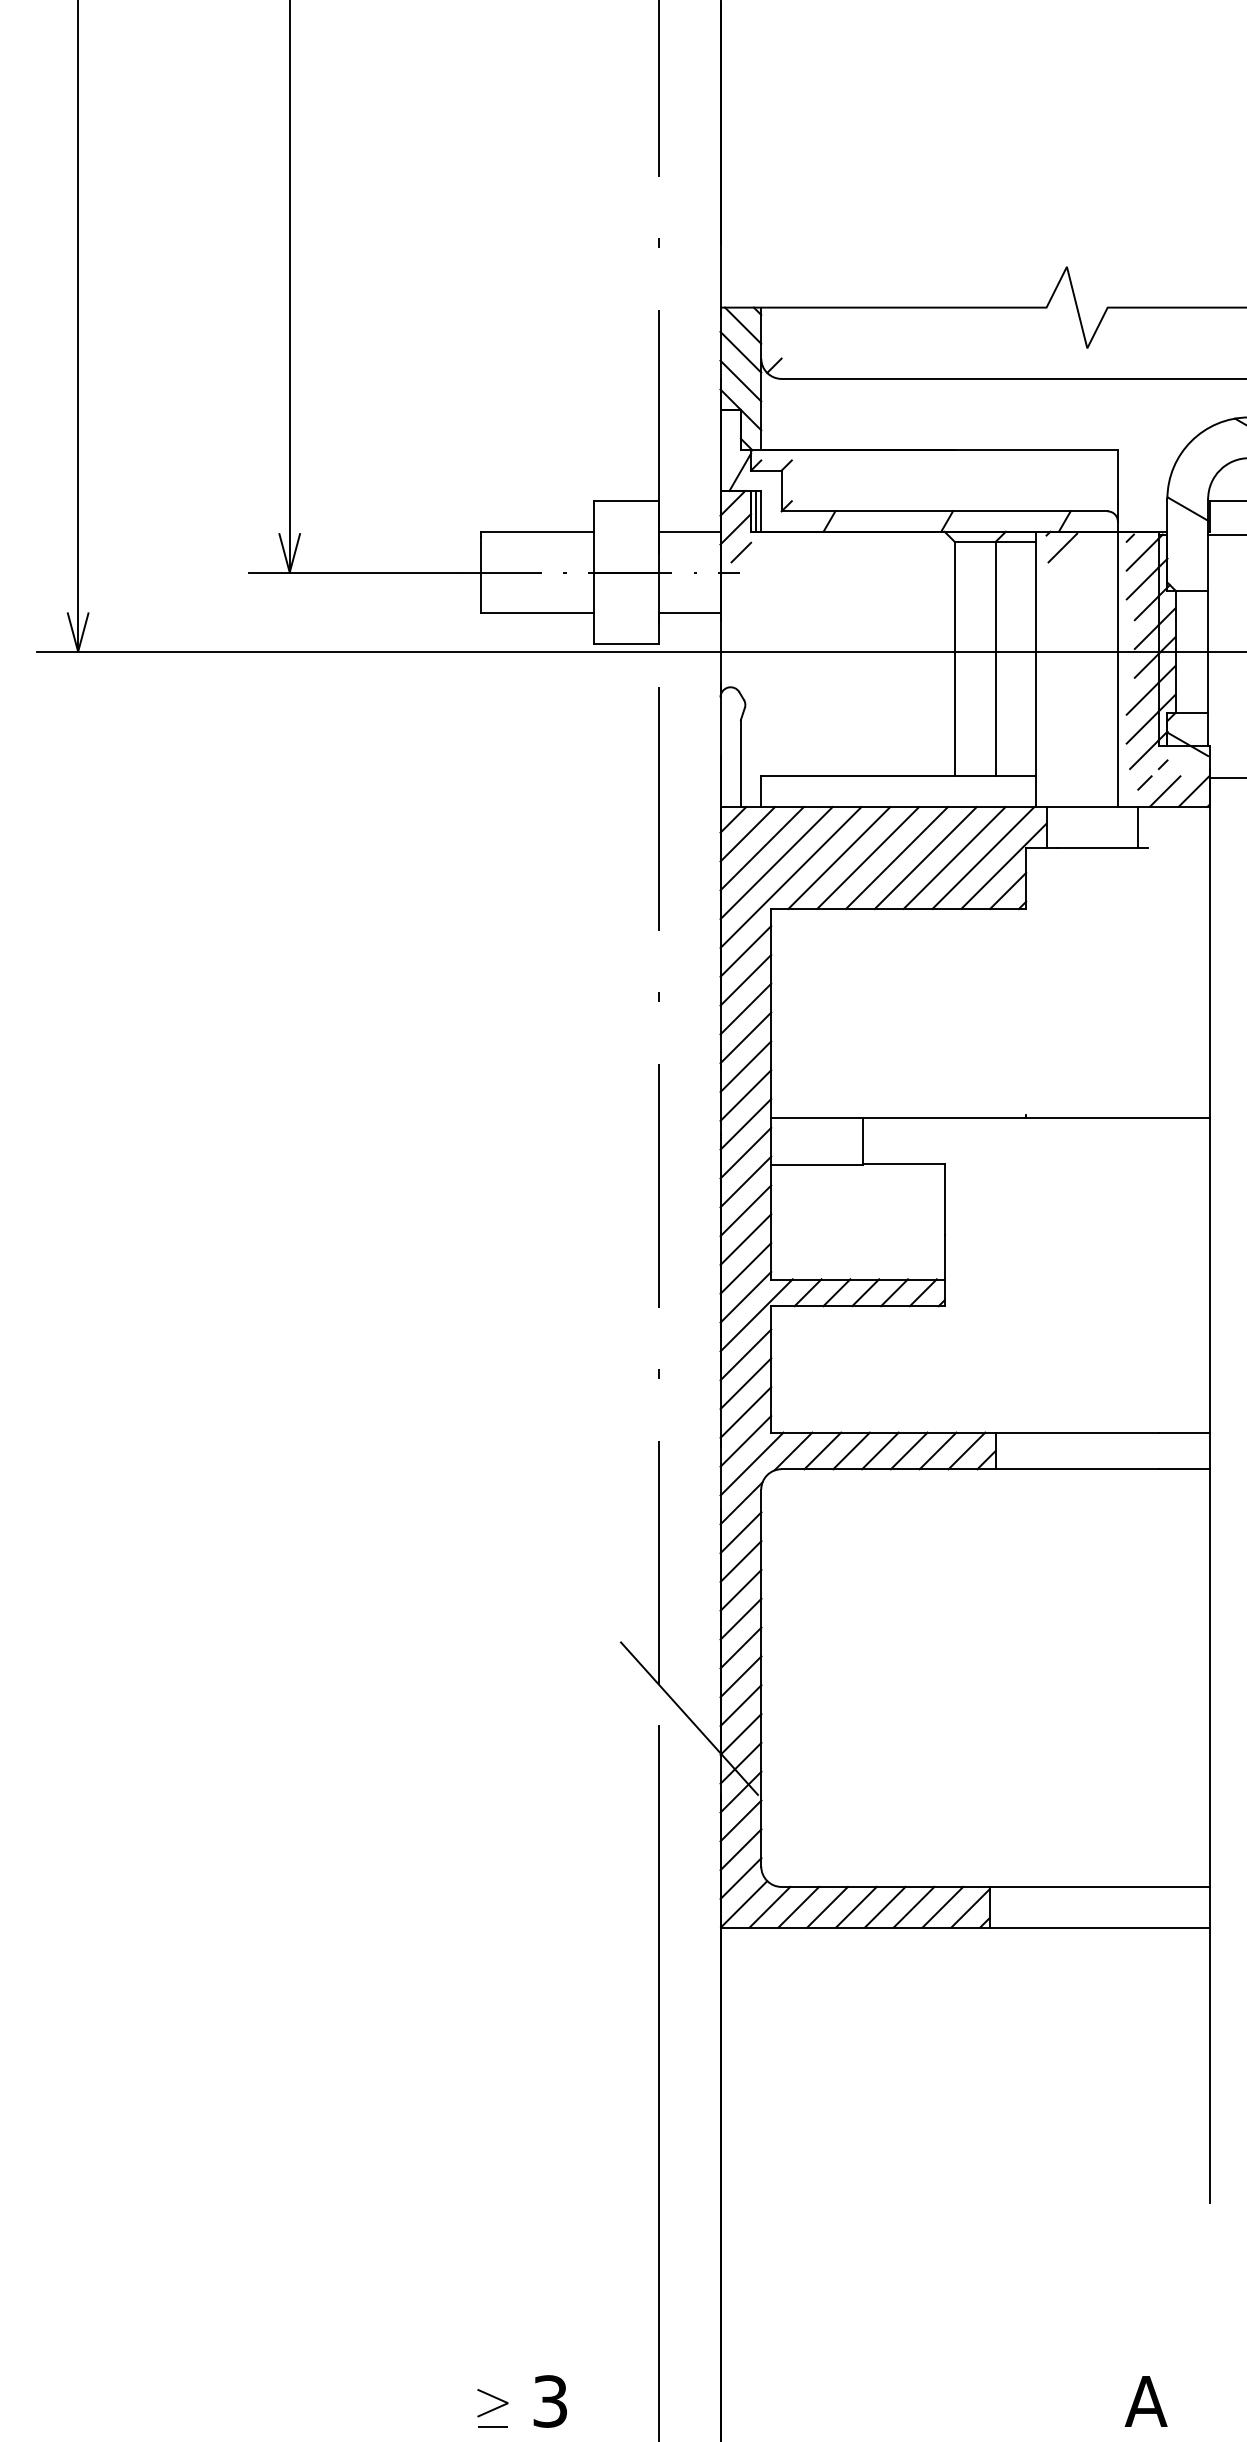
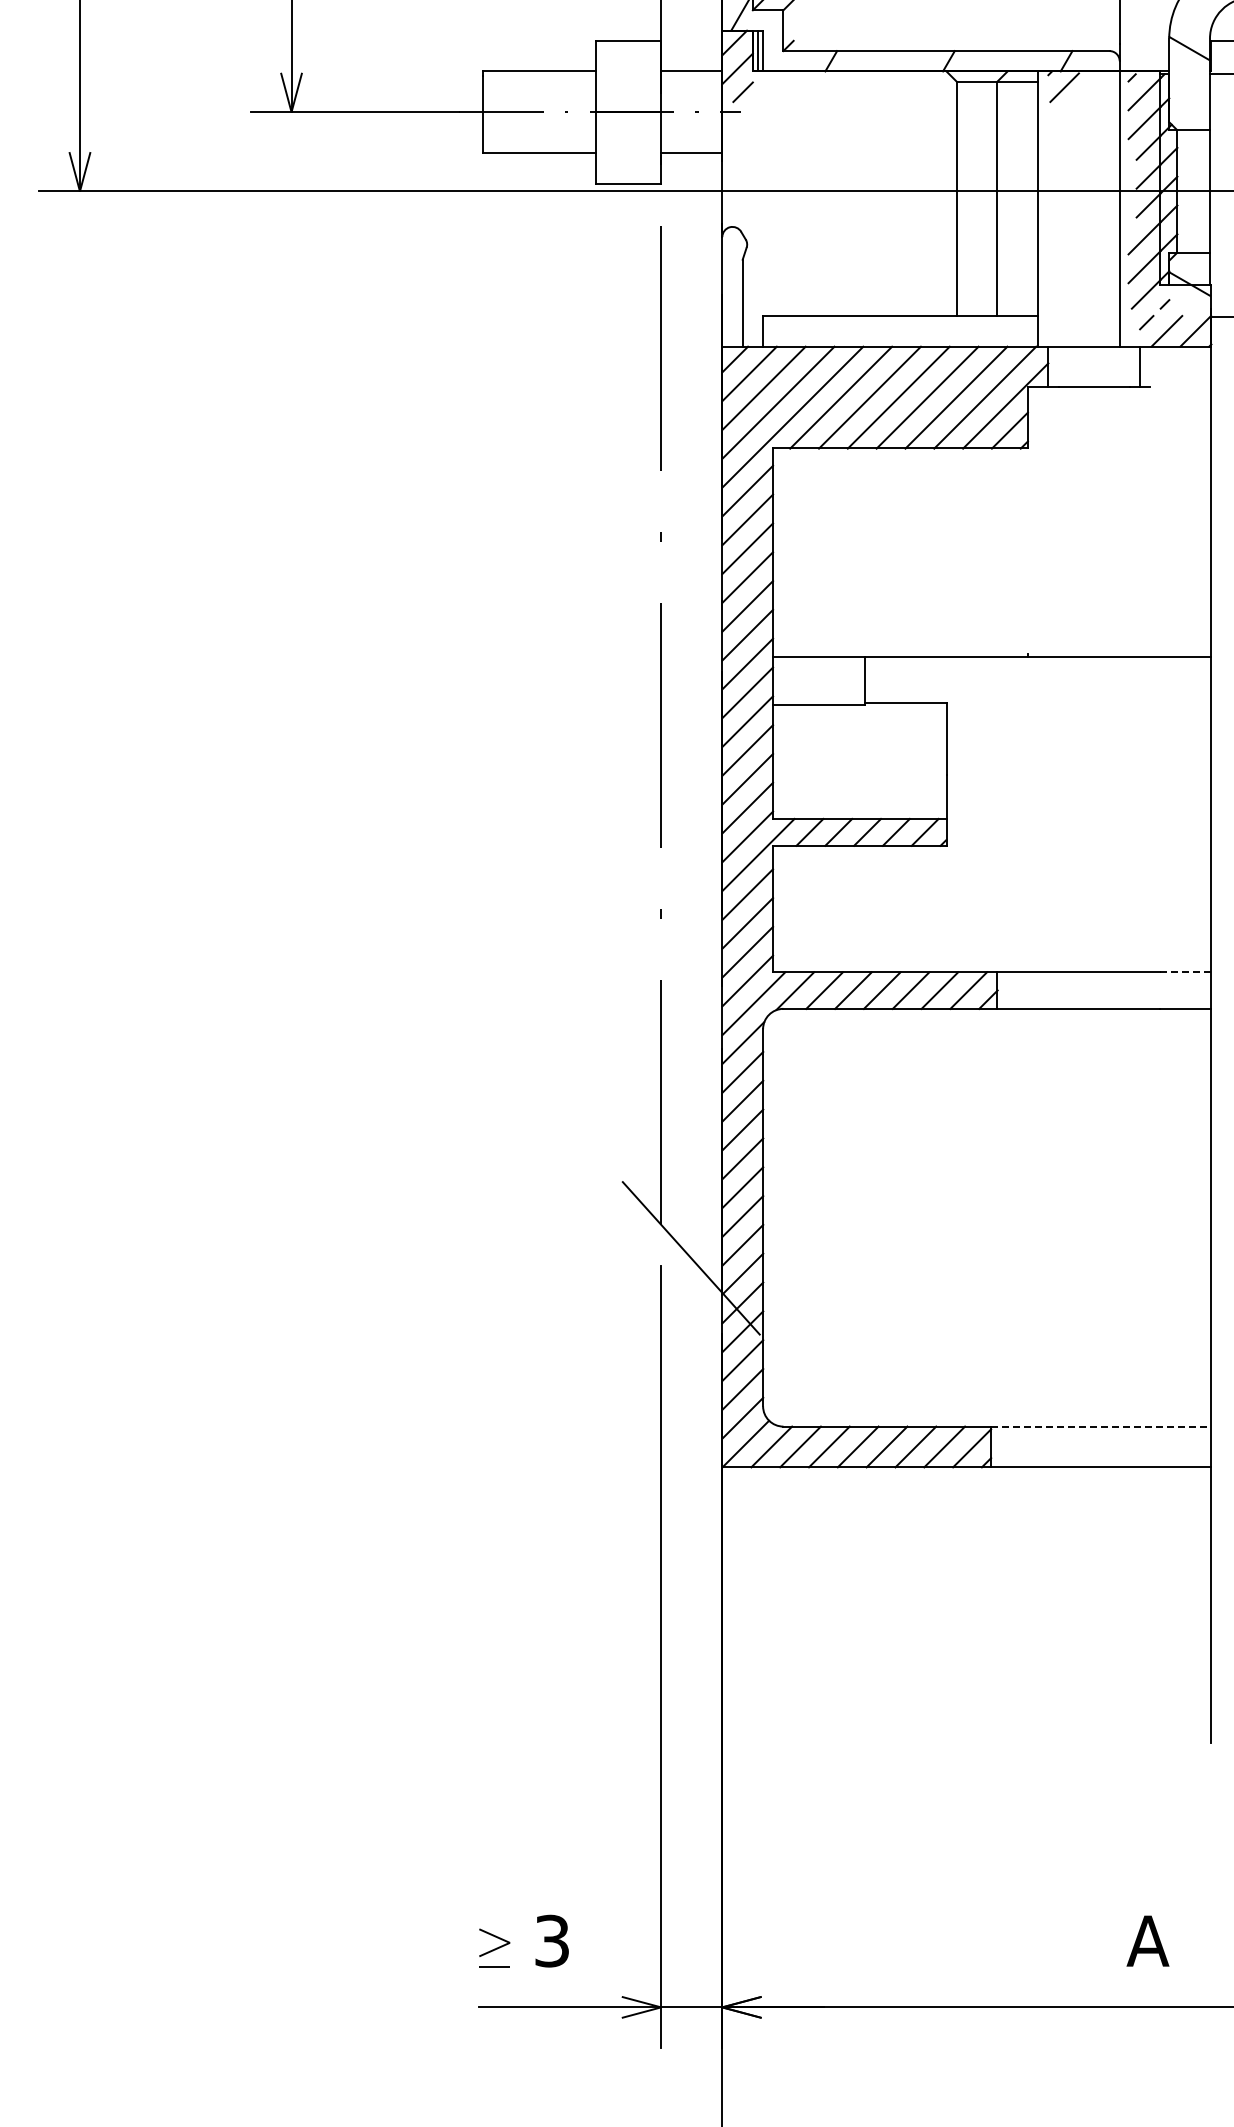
line: (1184, 1432) -> (1186, 972), solid -> dashed
line: (1100, 1886) -> (1102, 1426), solid -> dashed

